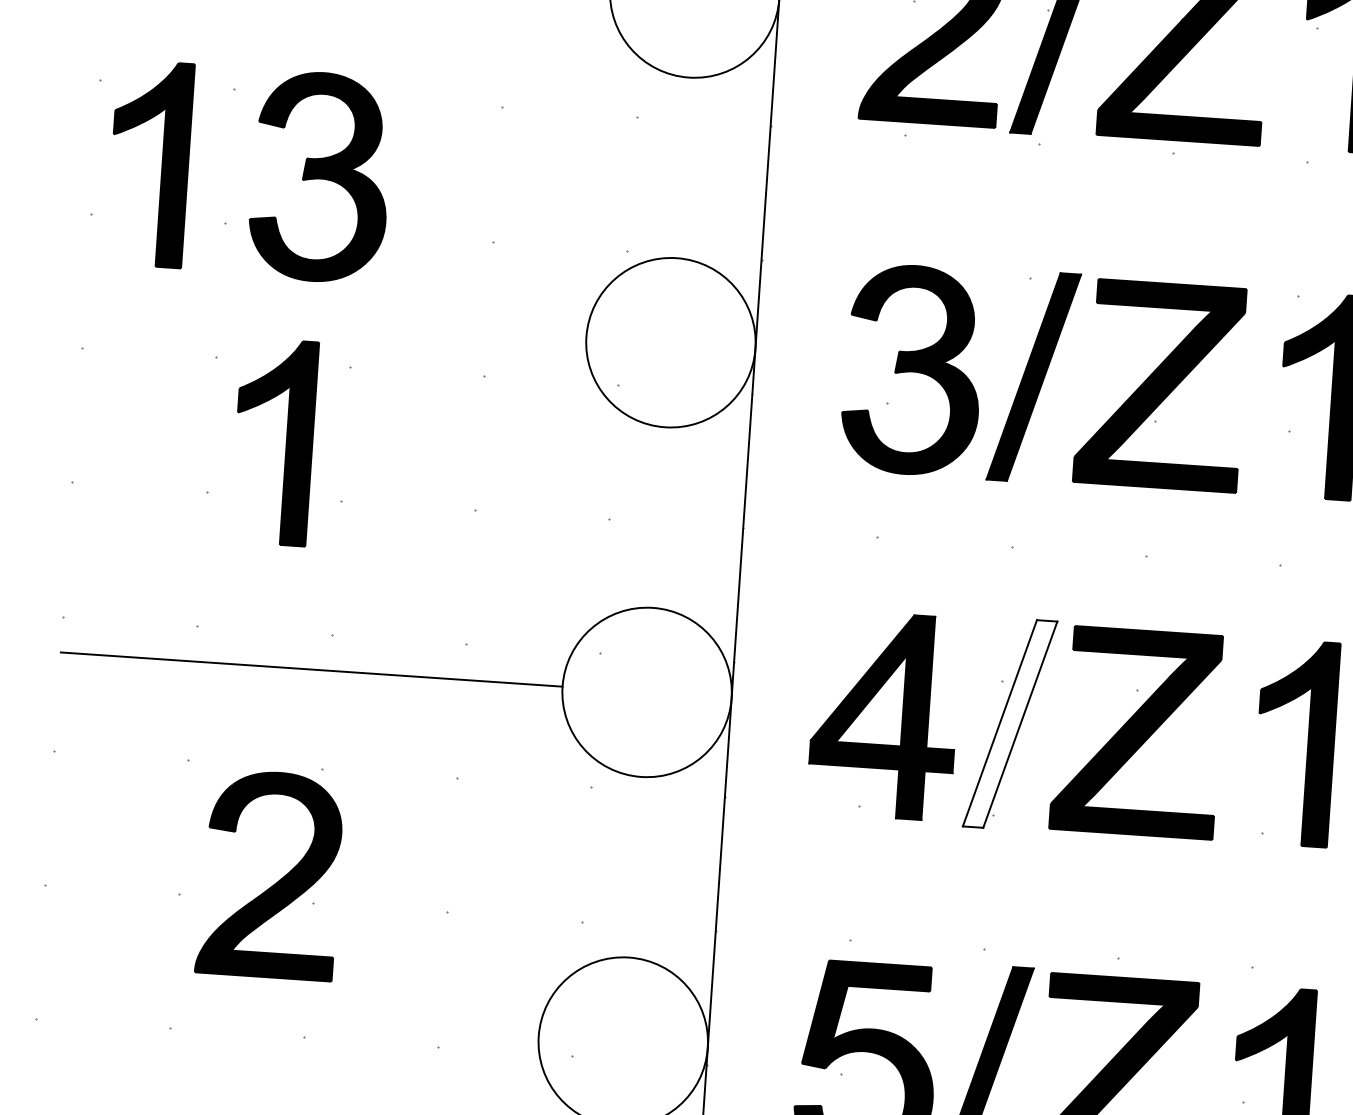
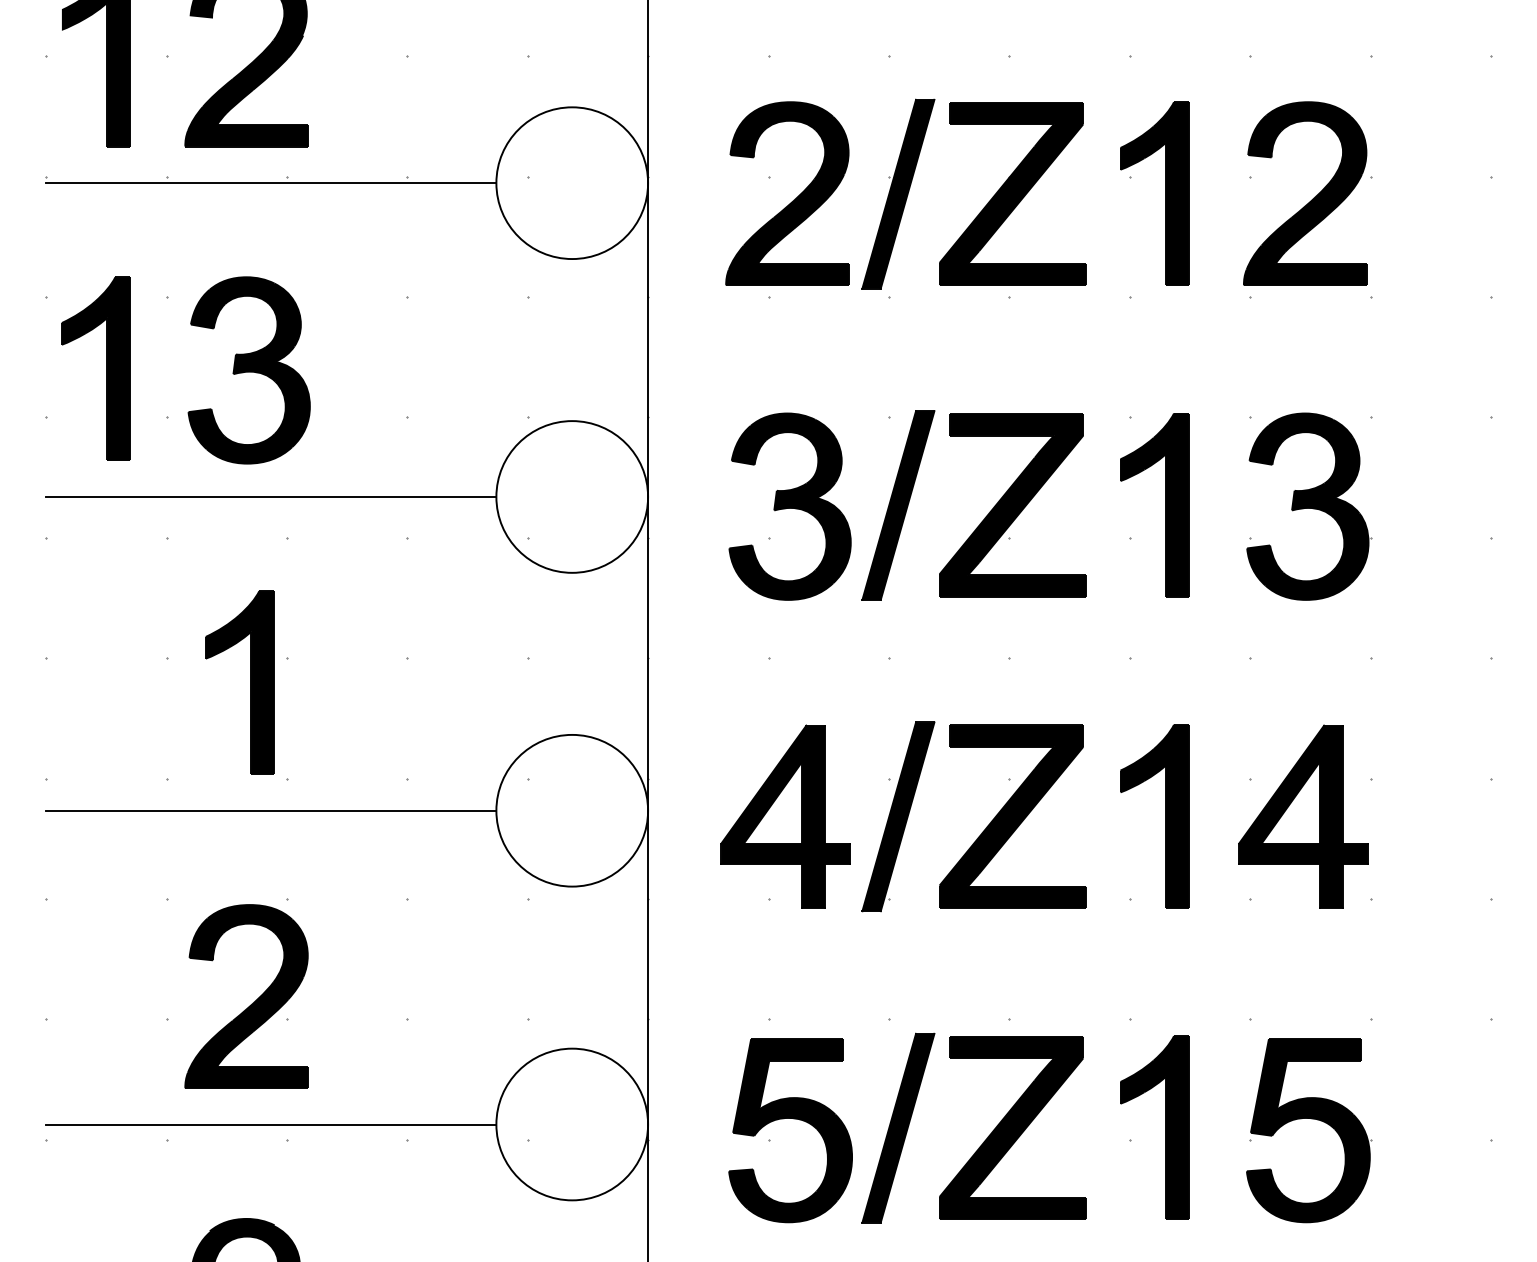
line: (335, 320) -> (271, 497), added
part: (286, 442) -> (250, 682), moved
fill: (1010, 723) -> (898, 816), added
line: (288, 1019) -> (271, 1124), added

